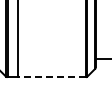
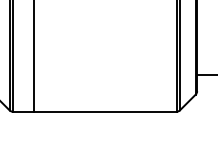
line: (51, 77) -> (104, 112), dashed -> solid

